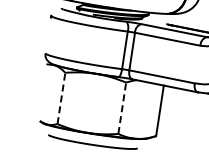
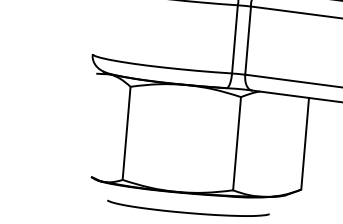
line: (61, 98) -> (126, 133), dashed -> solid
line: (122, 108) -> (237, 144), dashed -> solid

